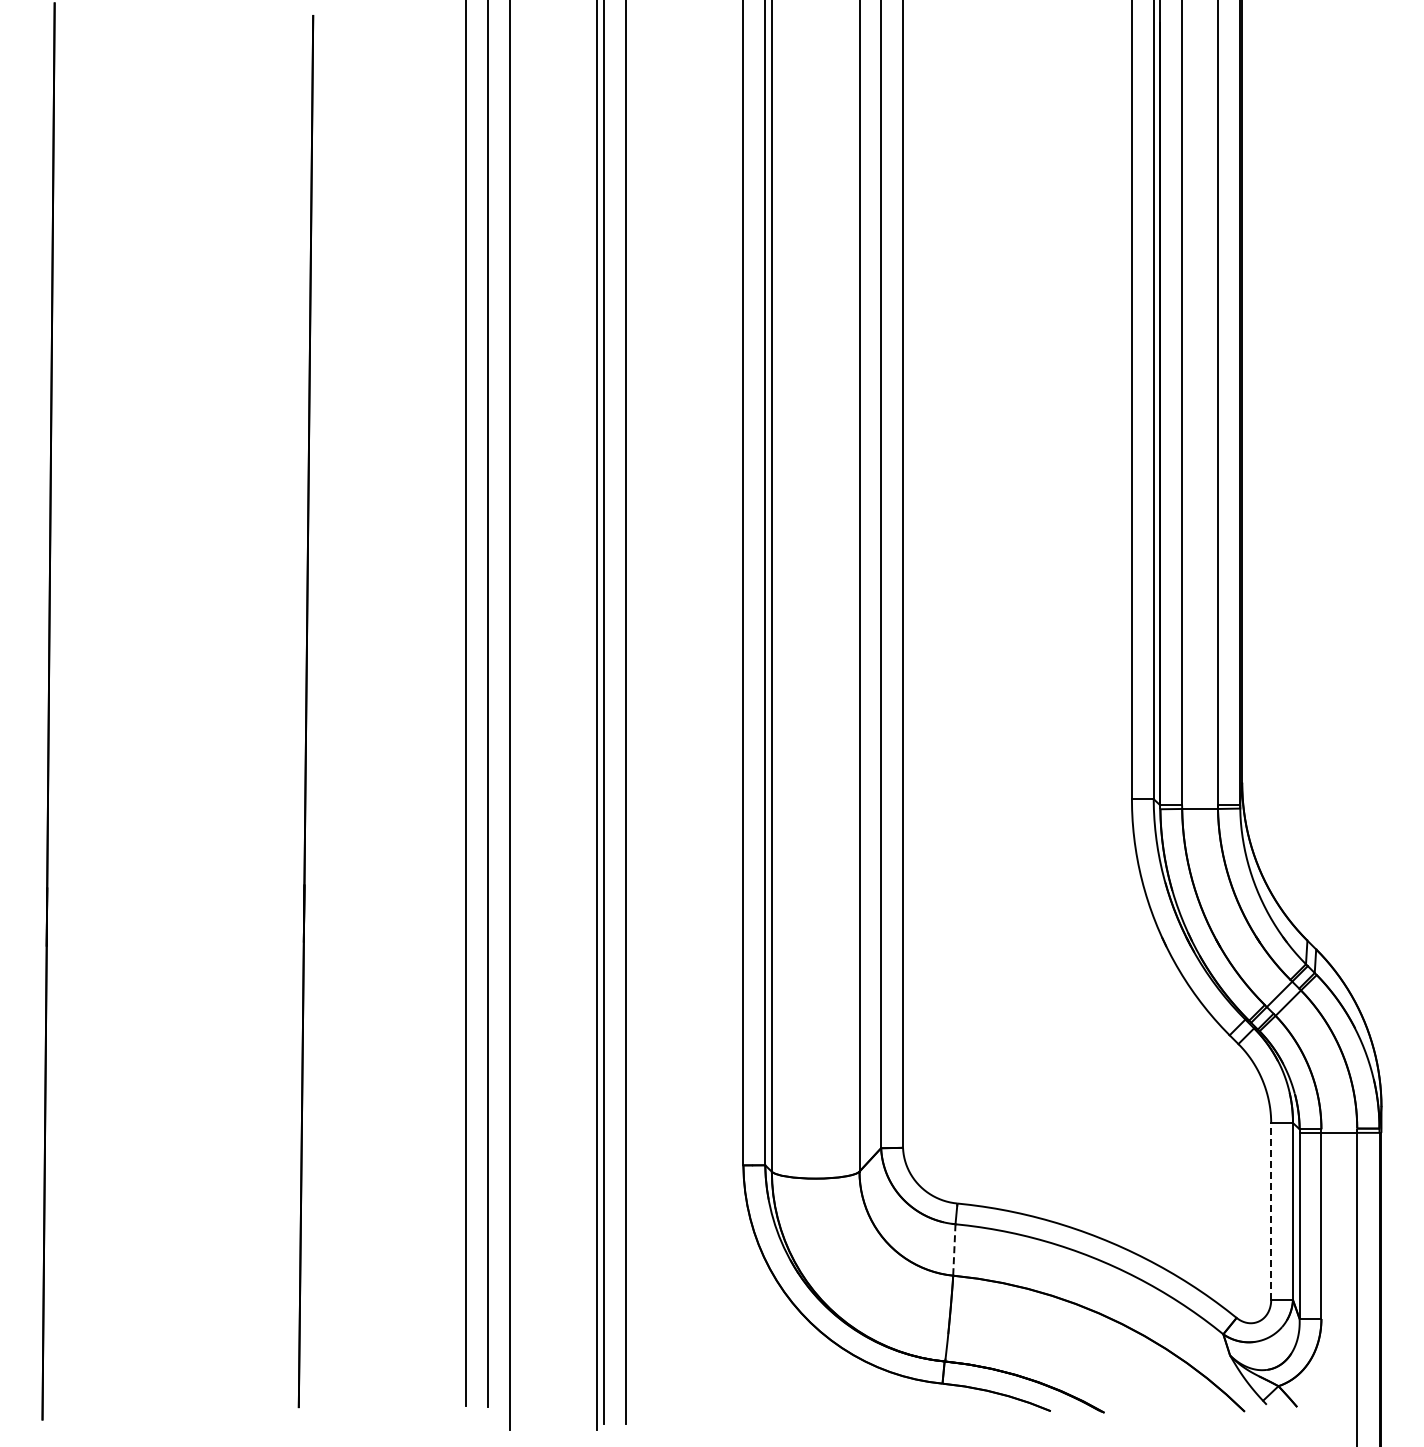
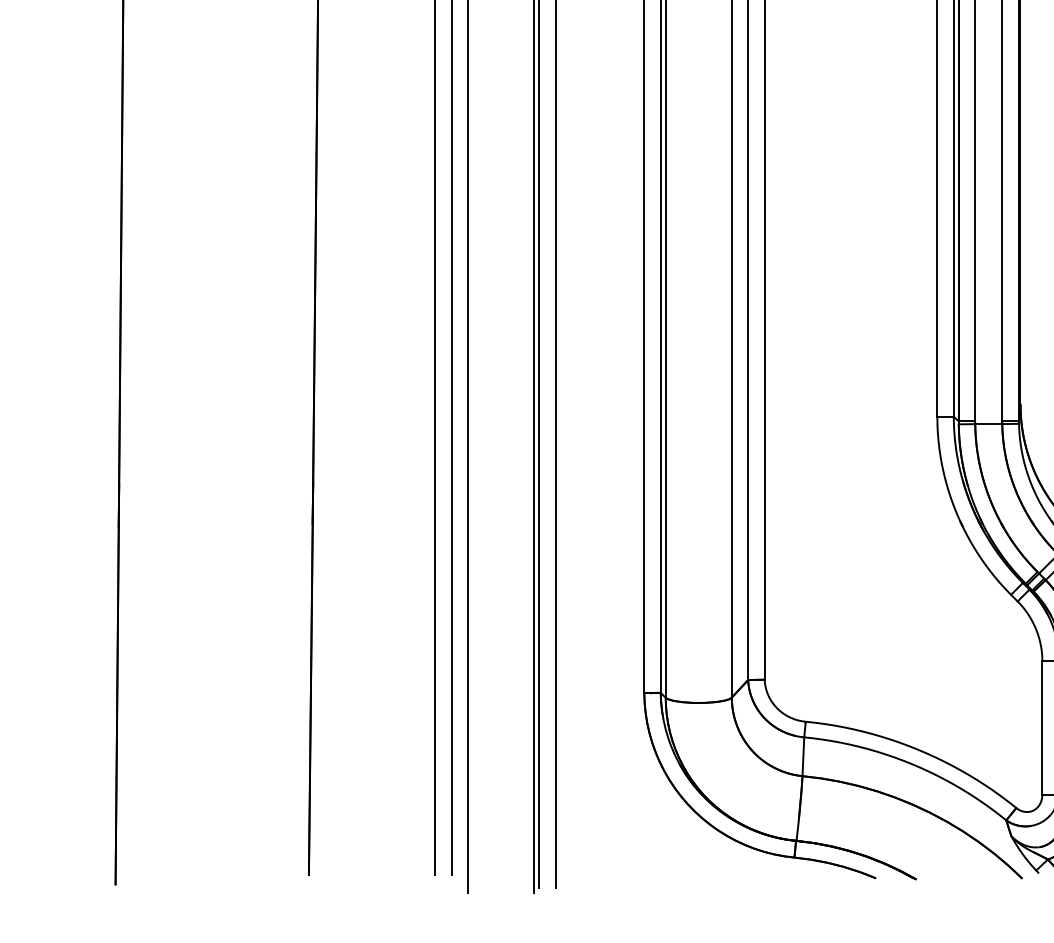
line: (1271, 1211) -> (1042, 727), dashed -> solid
line: (954, 1249) -> (803, 756), dashed -> solid

